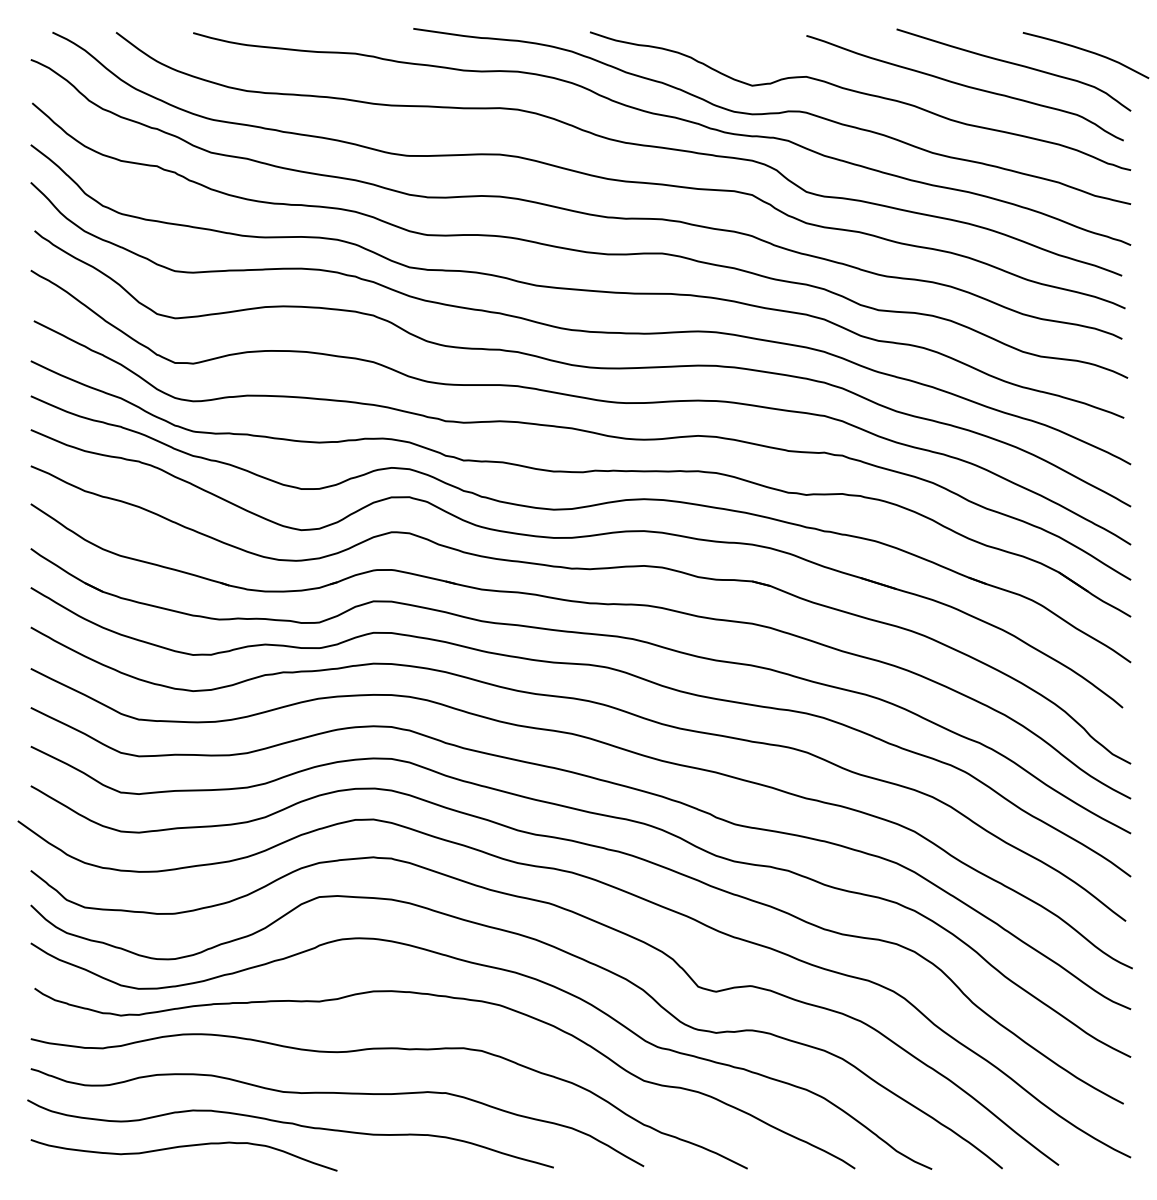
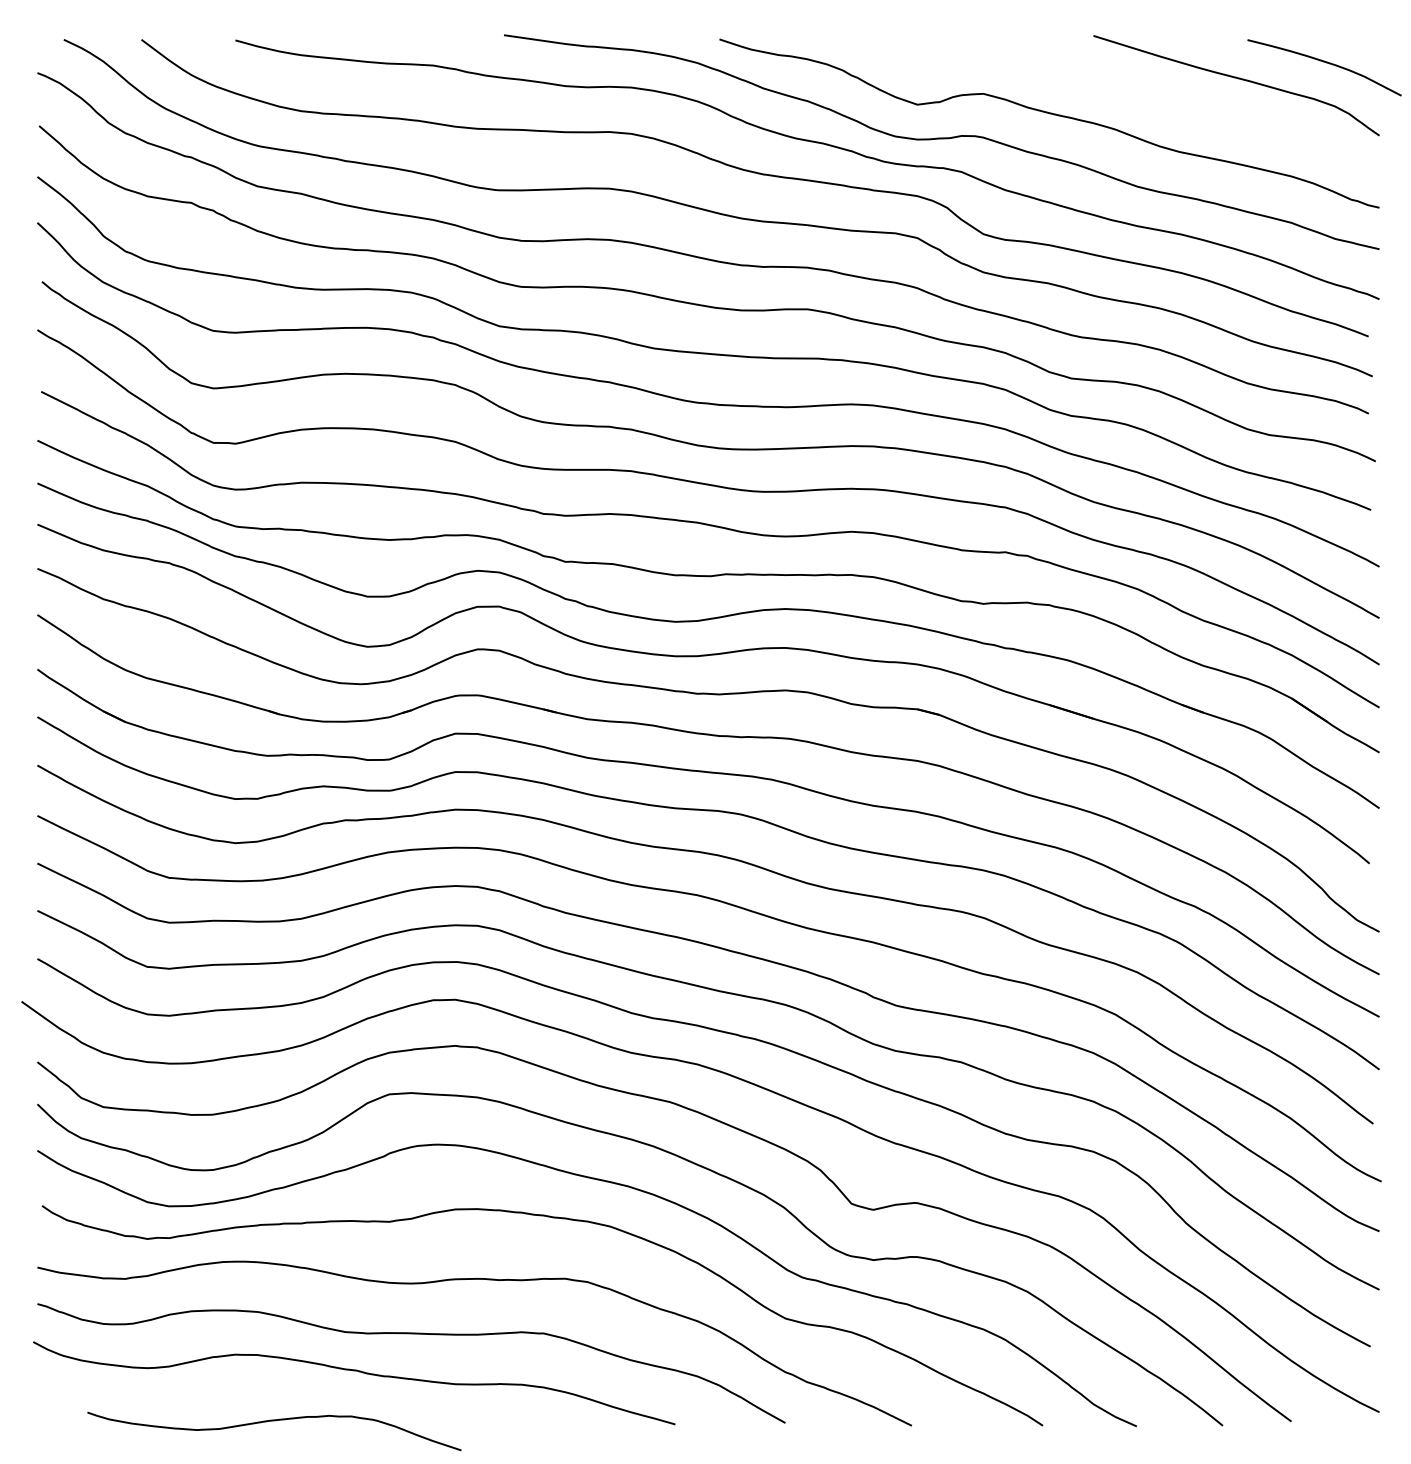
curve: (964, 86) -> (1176, 105), removed
curve: (184, 1147) -> (274, 1421), moved

